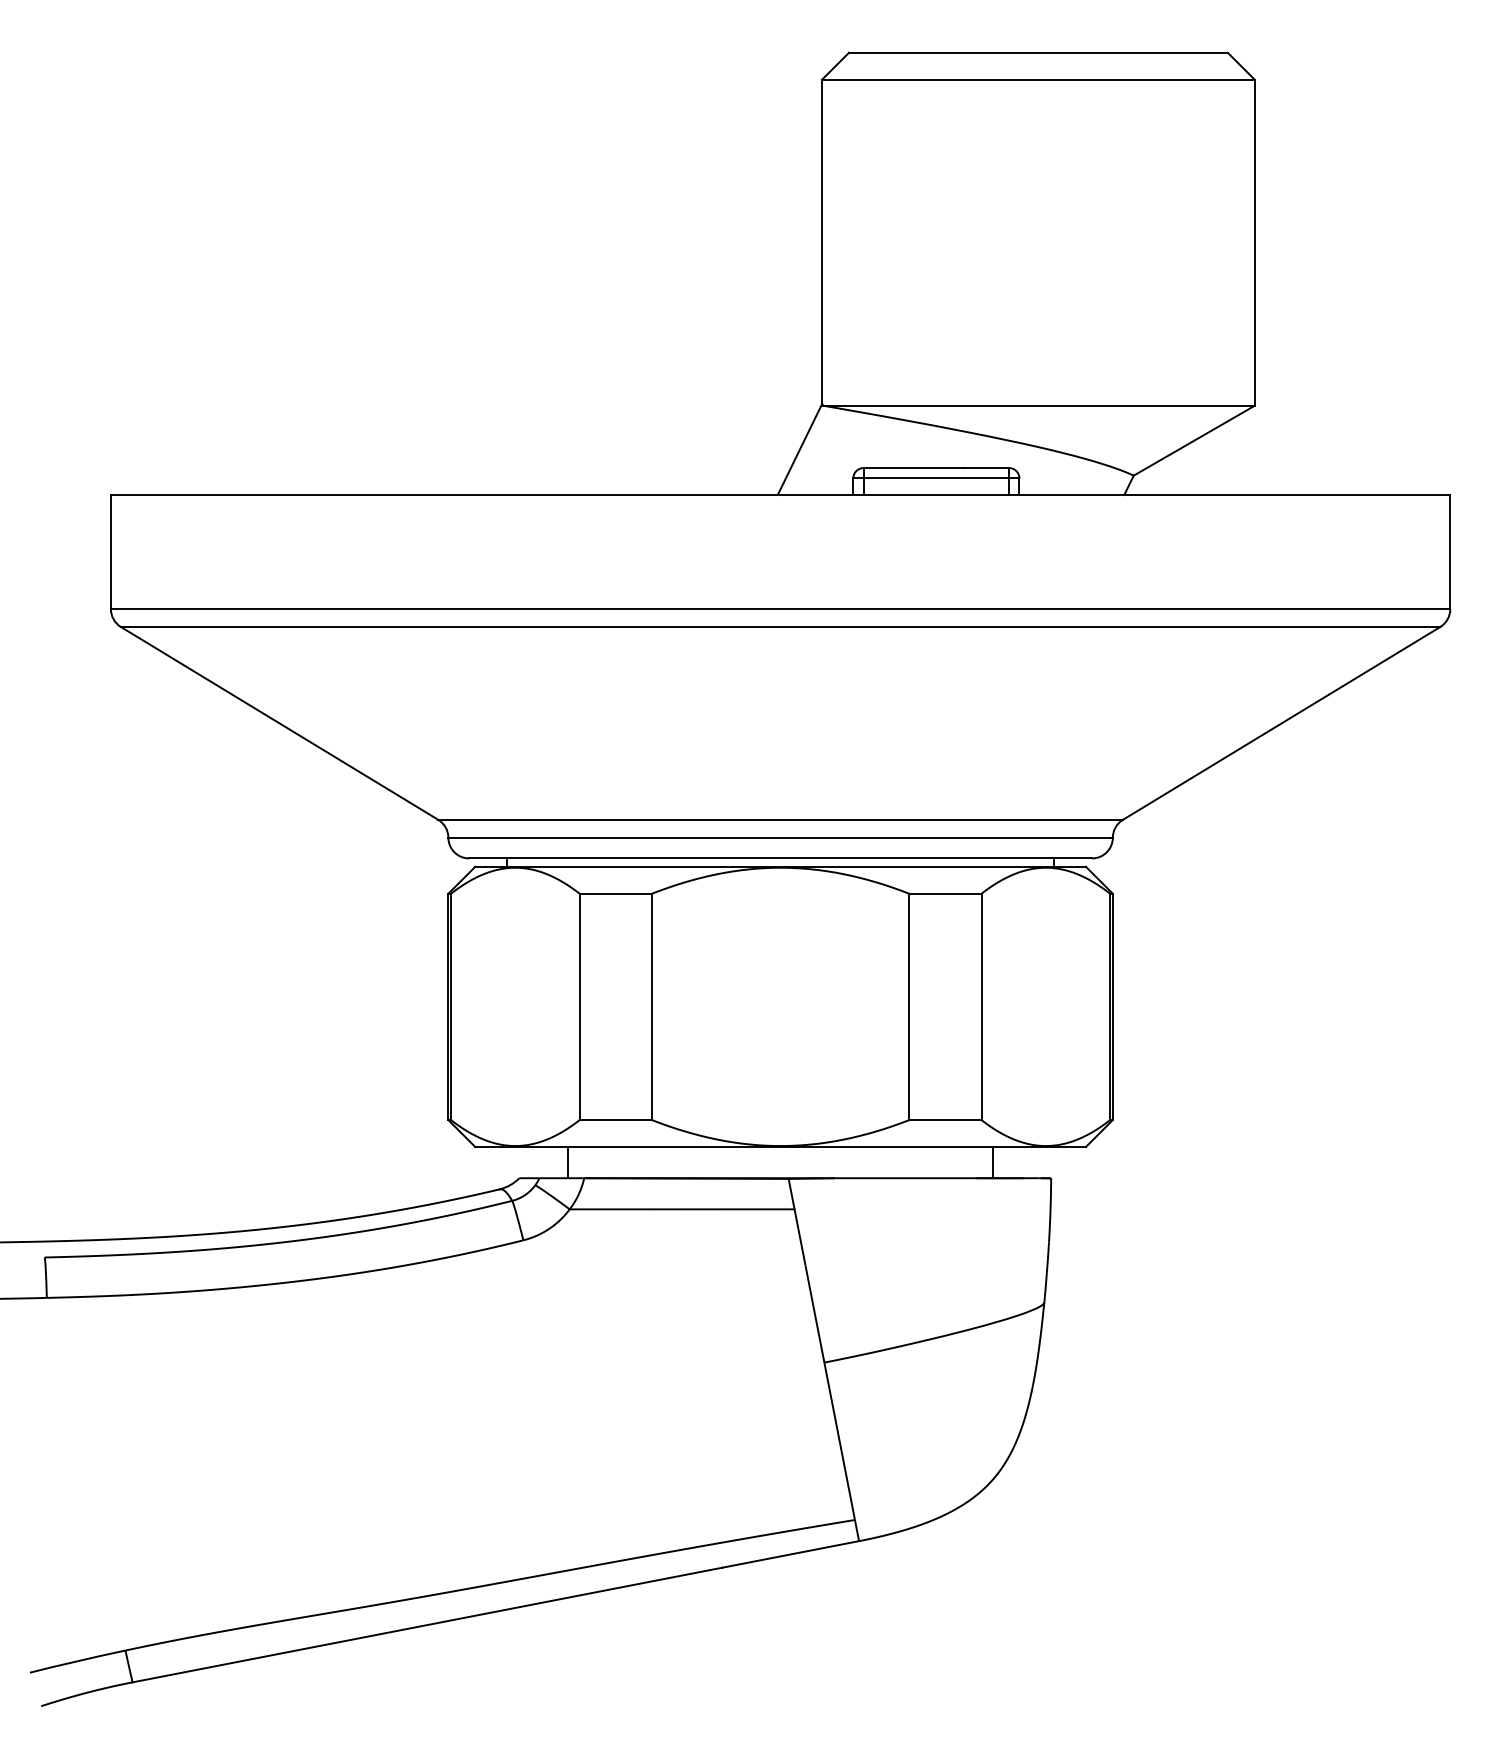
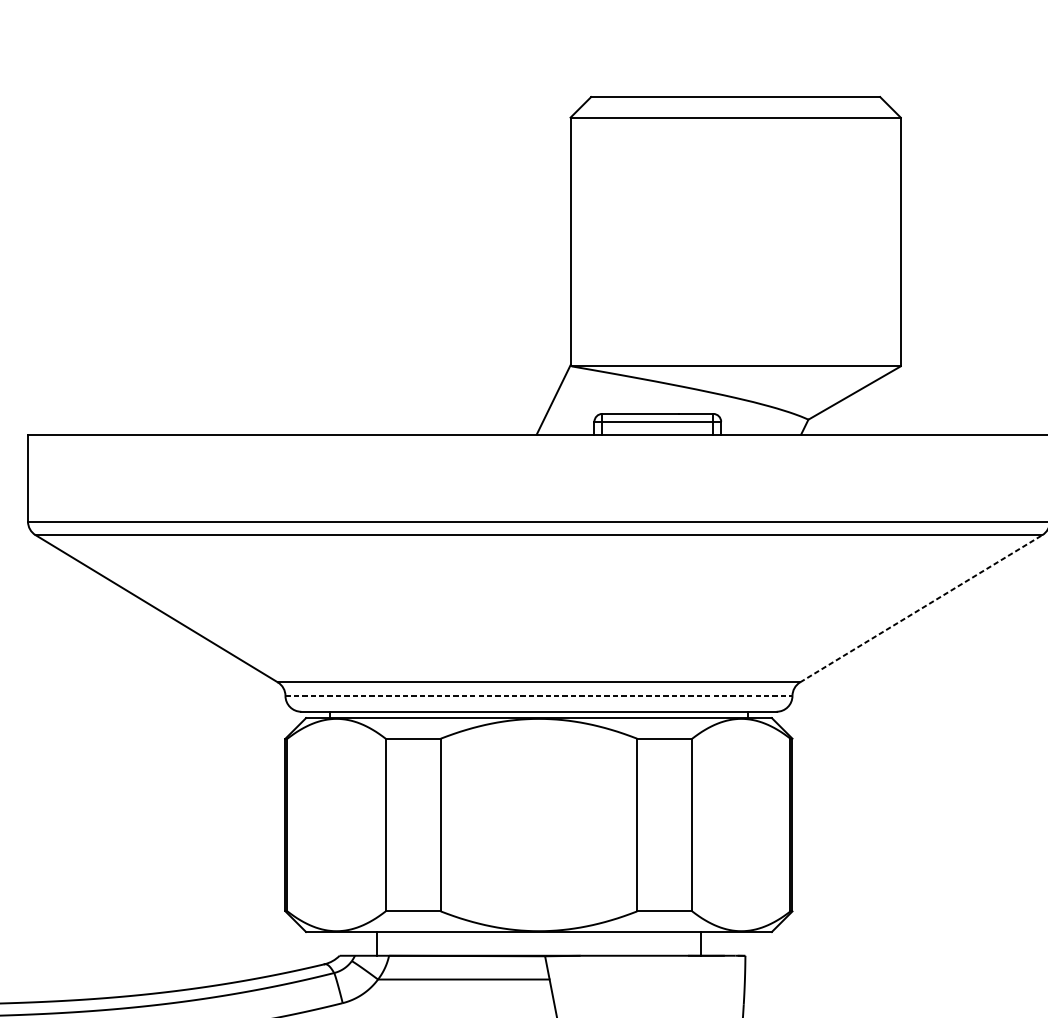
line: (1281, 723) -> (921, 608), solid -> dashed
line: (781, 837) -> (539, 695), solid -> dashed

